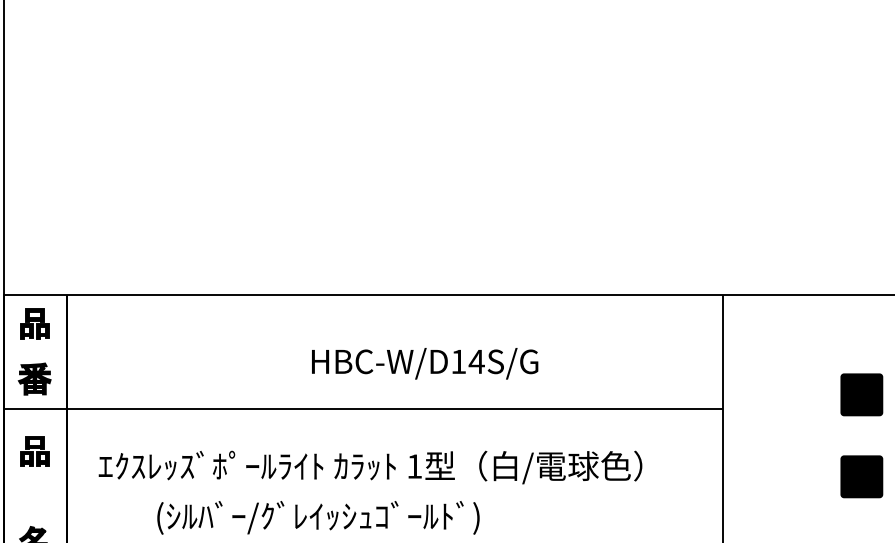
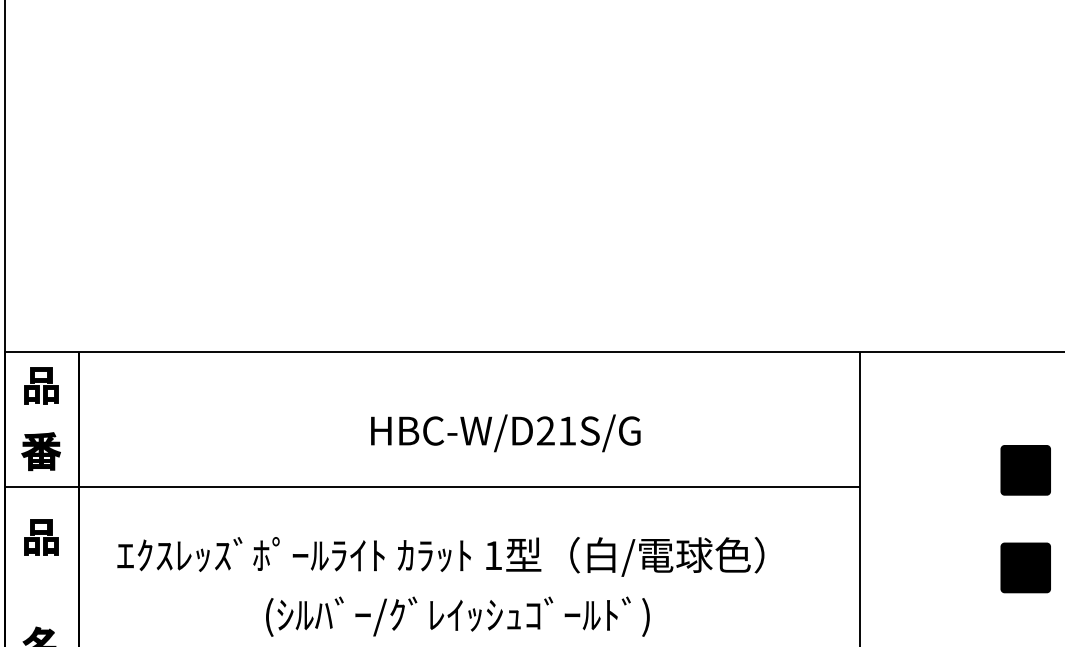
text: (468, 361) -> (557, 430), HBC-W/D14S/G -> HBC-W/D21S/G
text: (318, 517) -> (457, 616), moved

